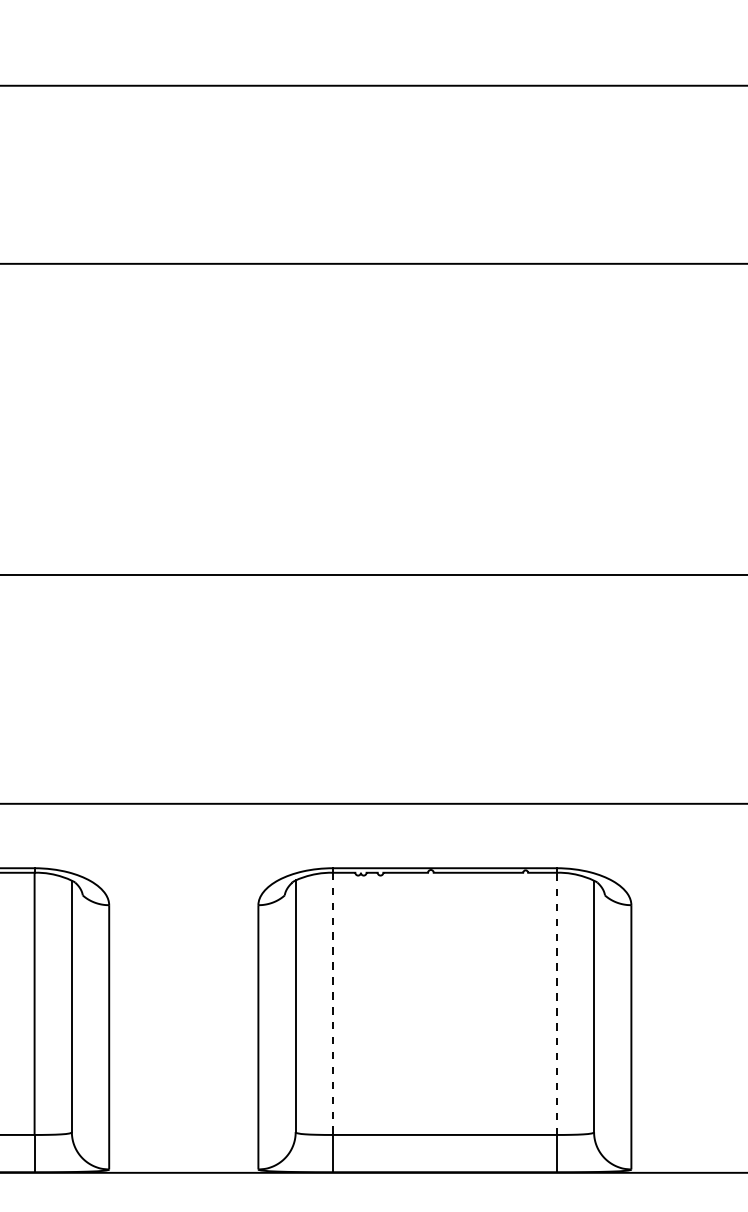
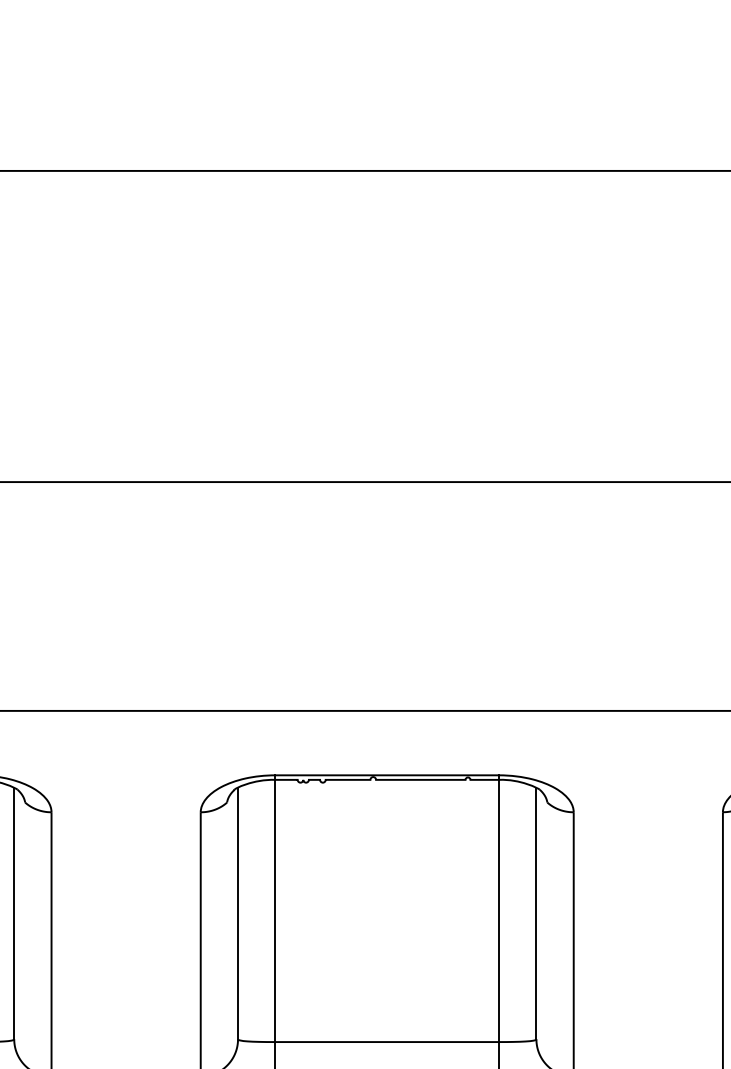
line: (556, 1003) -> (498, 910), dashed -> solid
line: (332, 1004) -> (274, 911), dashed -> solid

